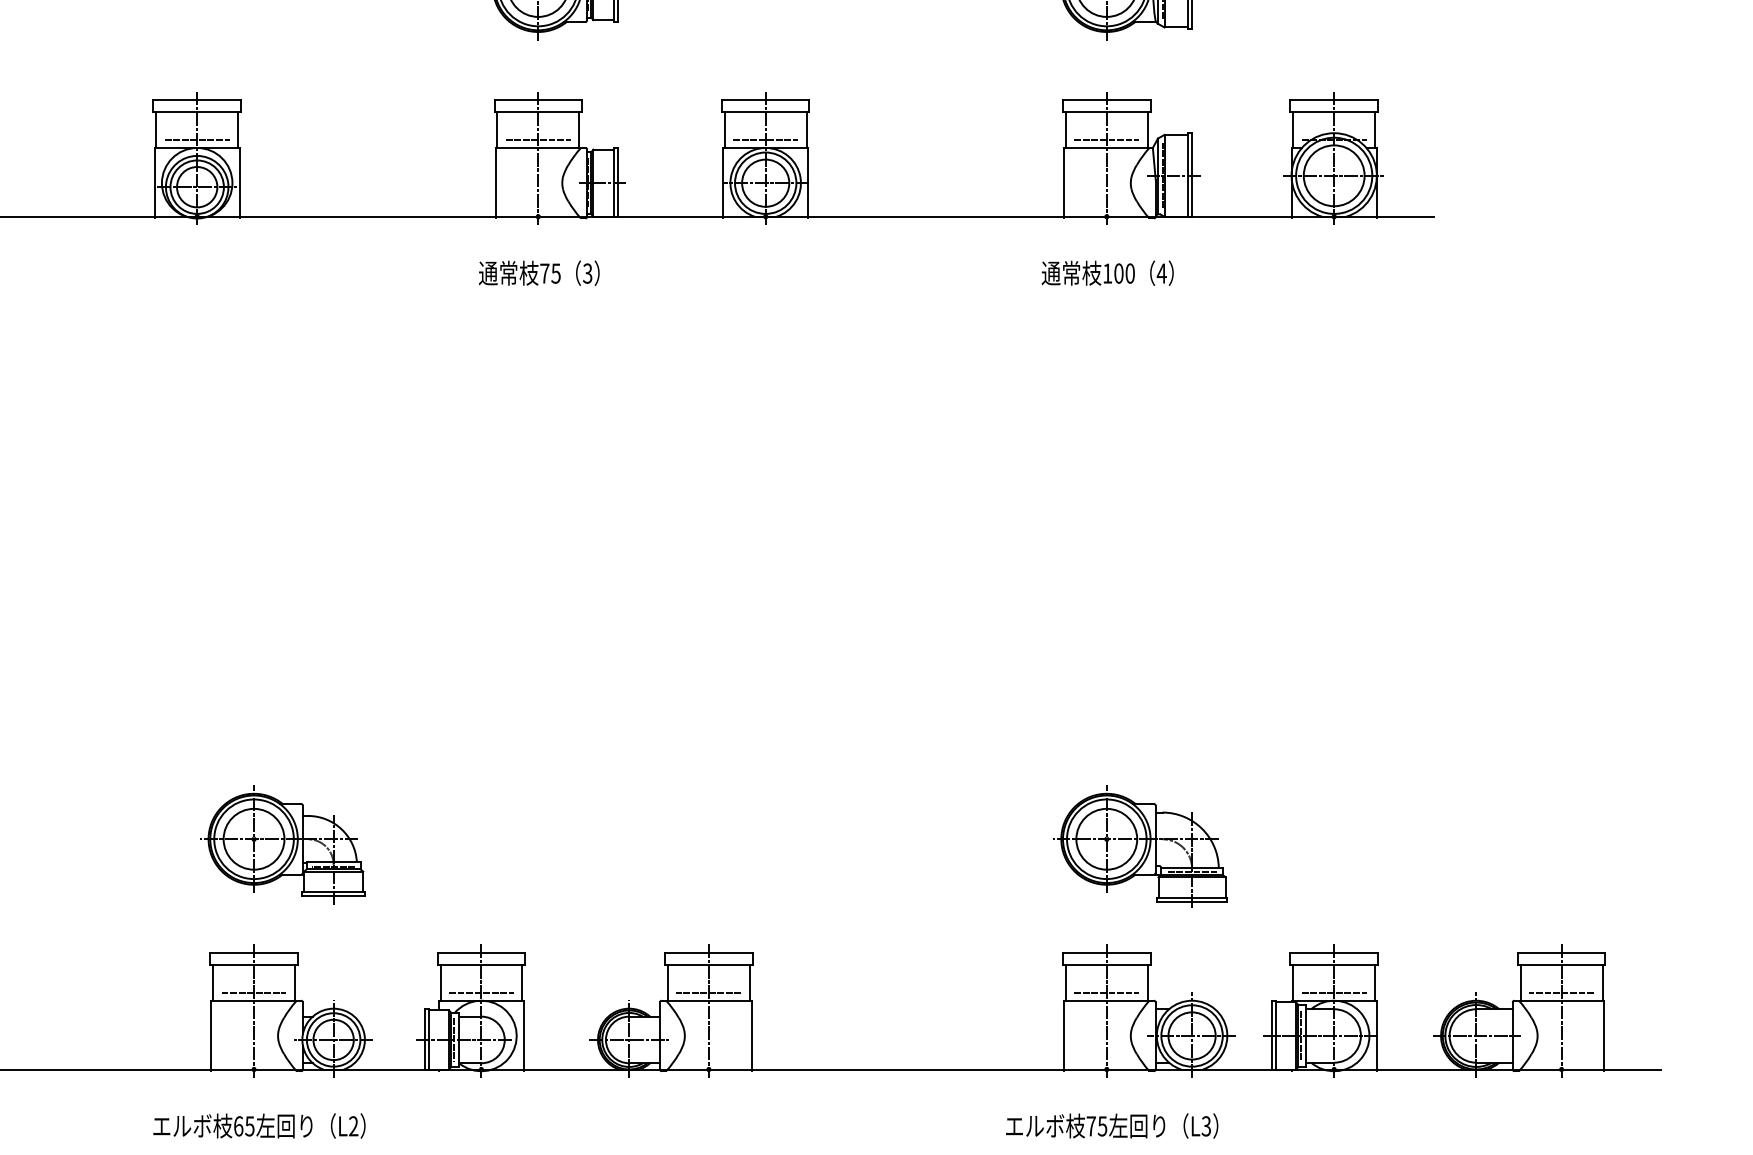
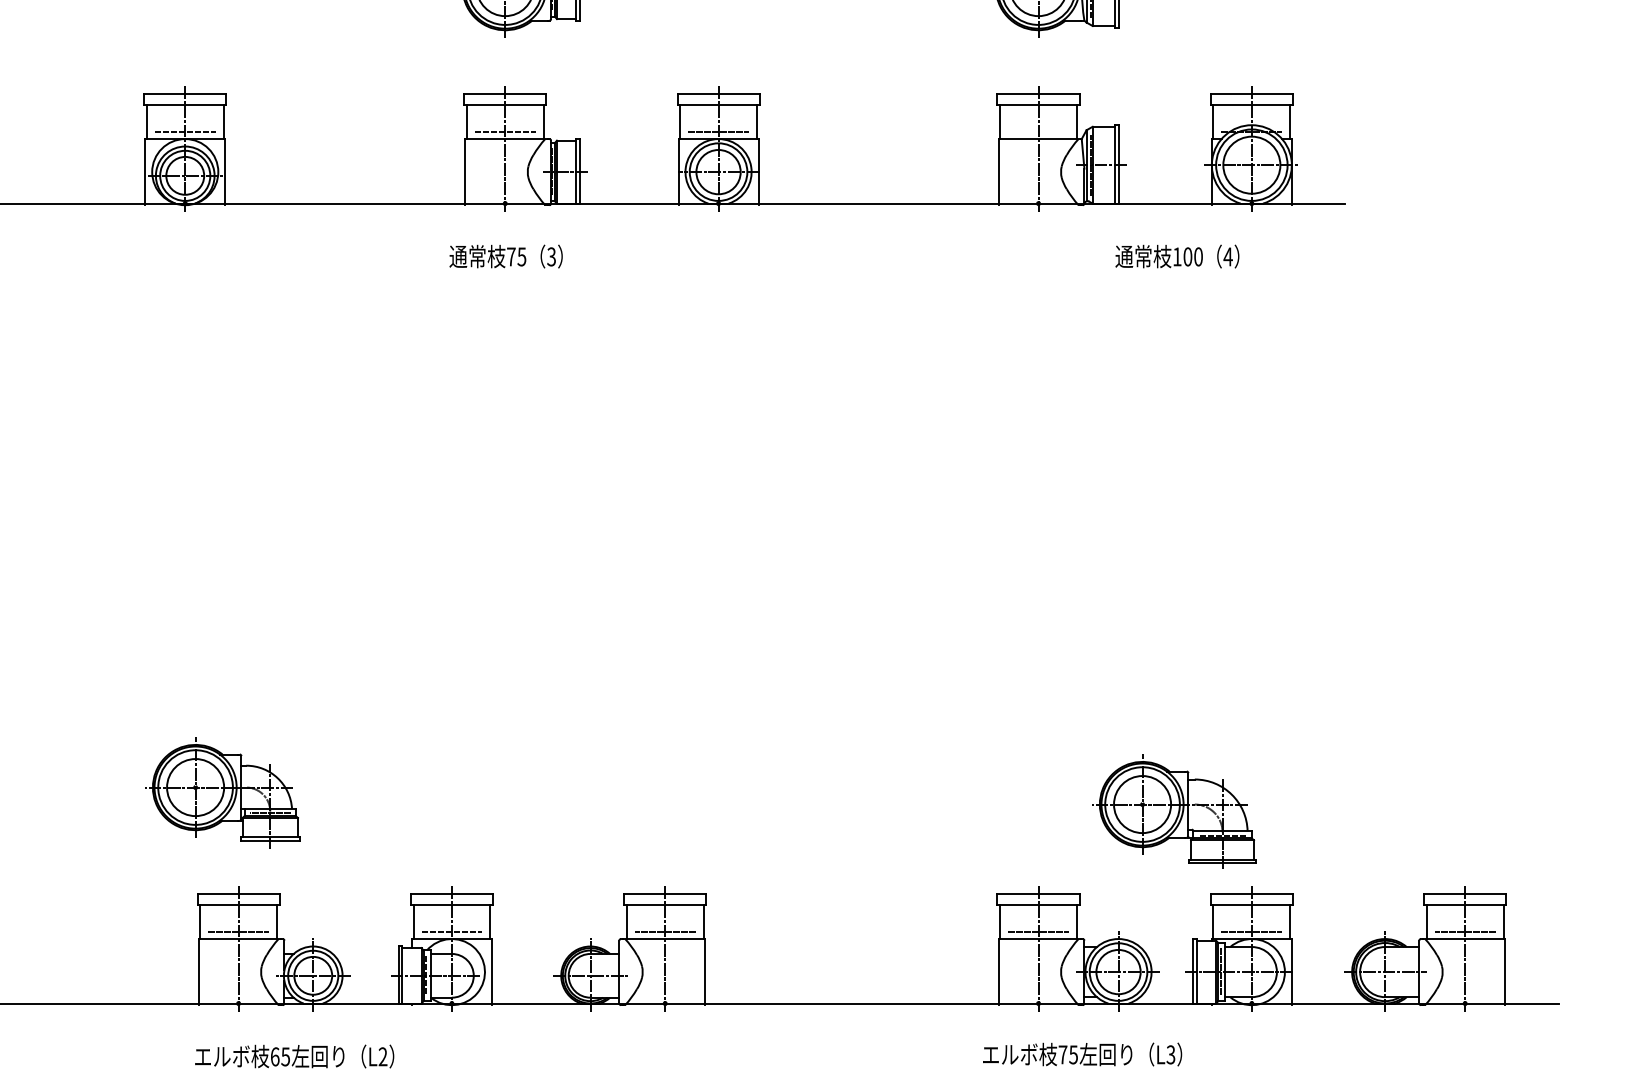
line: (1106, 139) -> (1038, 131), removed
text: (1107, 273) -> (1177, 256), moved
part: (282, 844) -> (222, 792), moved
part: (1140, 846) -> (1174, 811), moved
text: (259, 1125) -> (294, 1056), moved
text: (1112, 1125) -> (1082, 1054), moved

